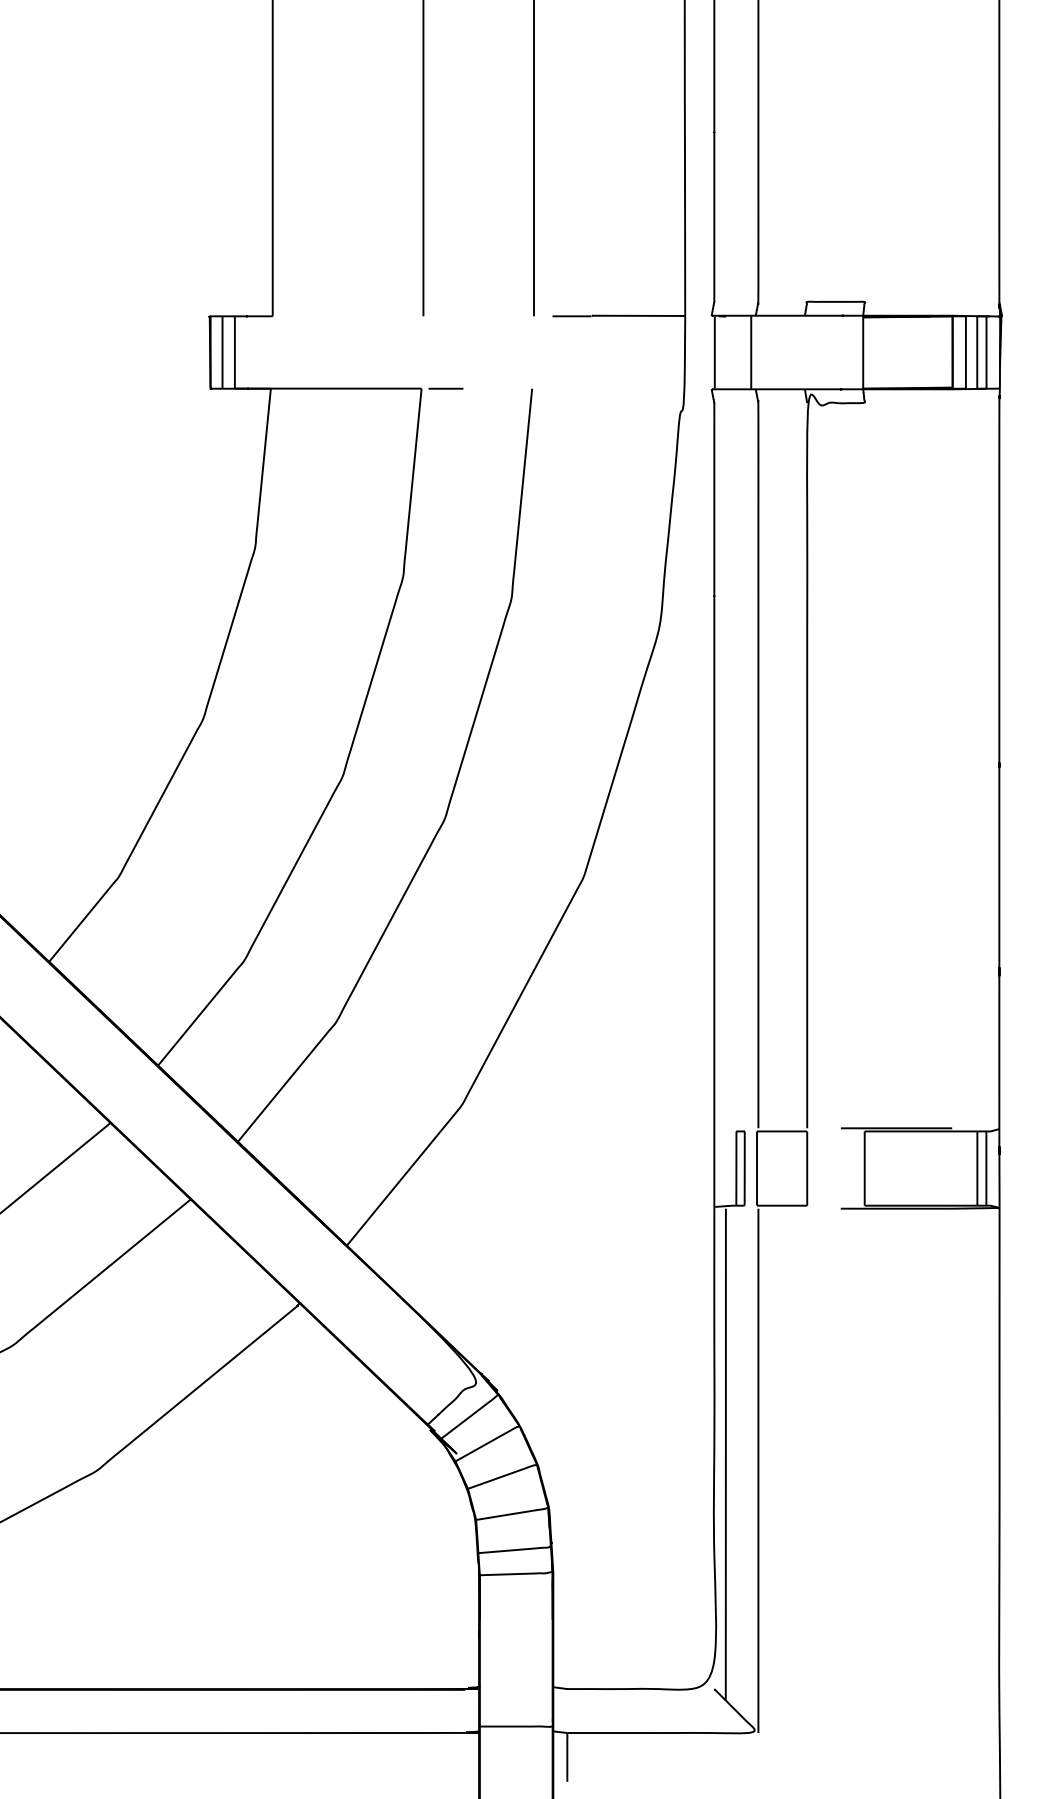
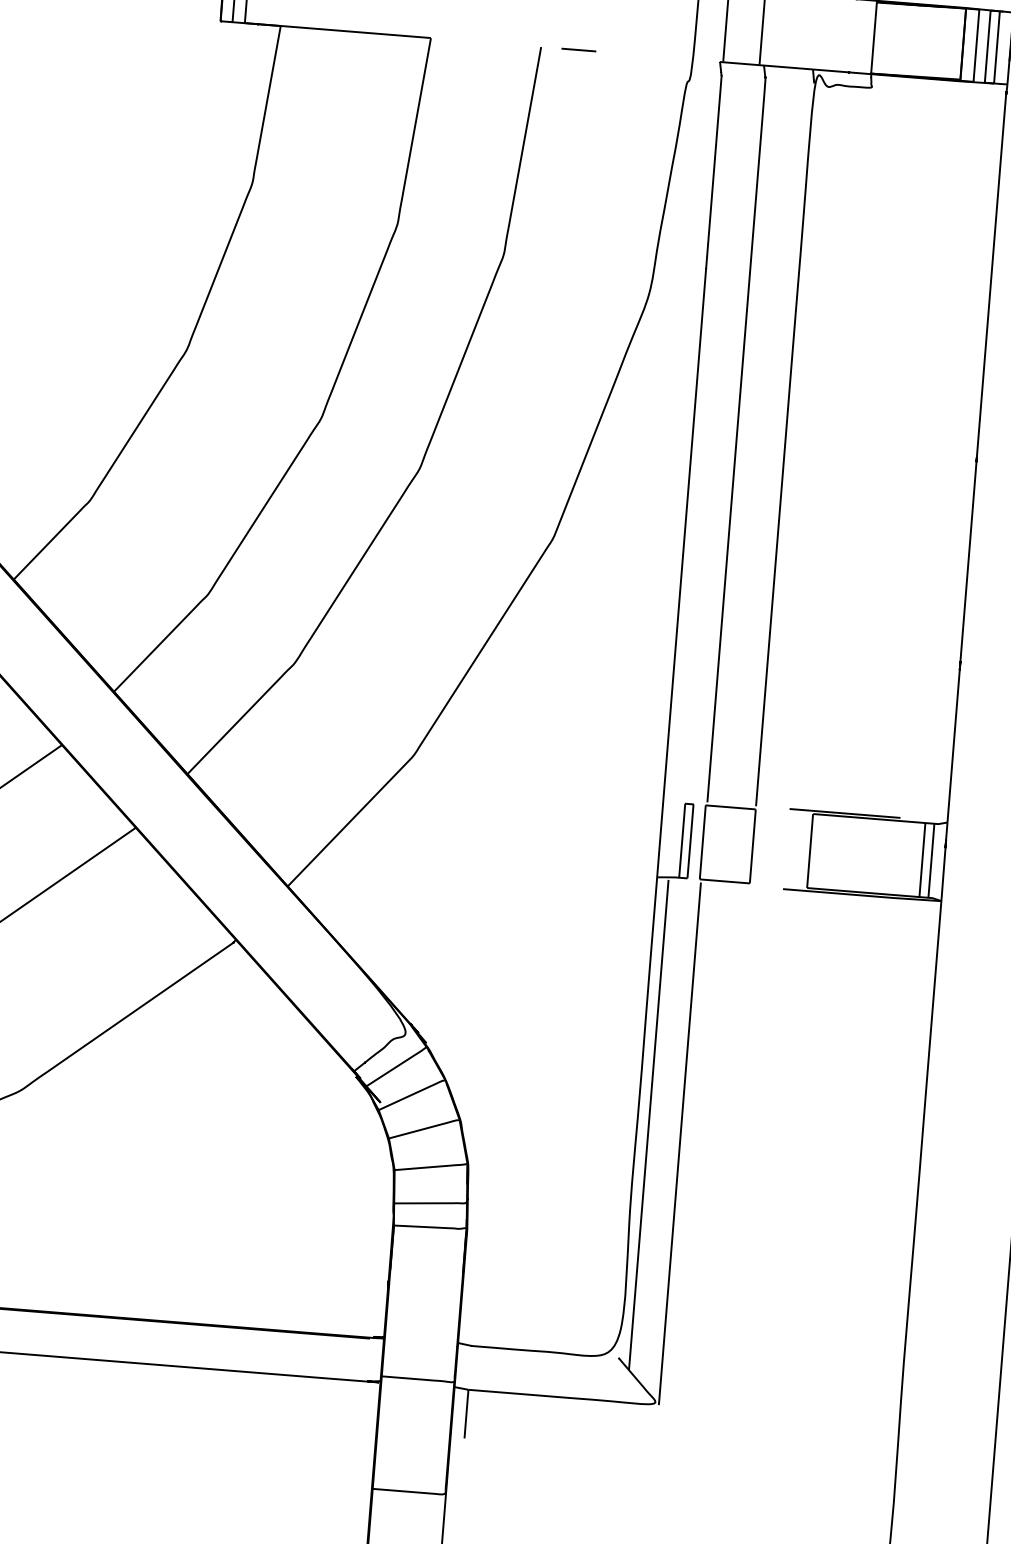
line: (445, 388) -> (578, 49), moved

